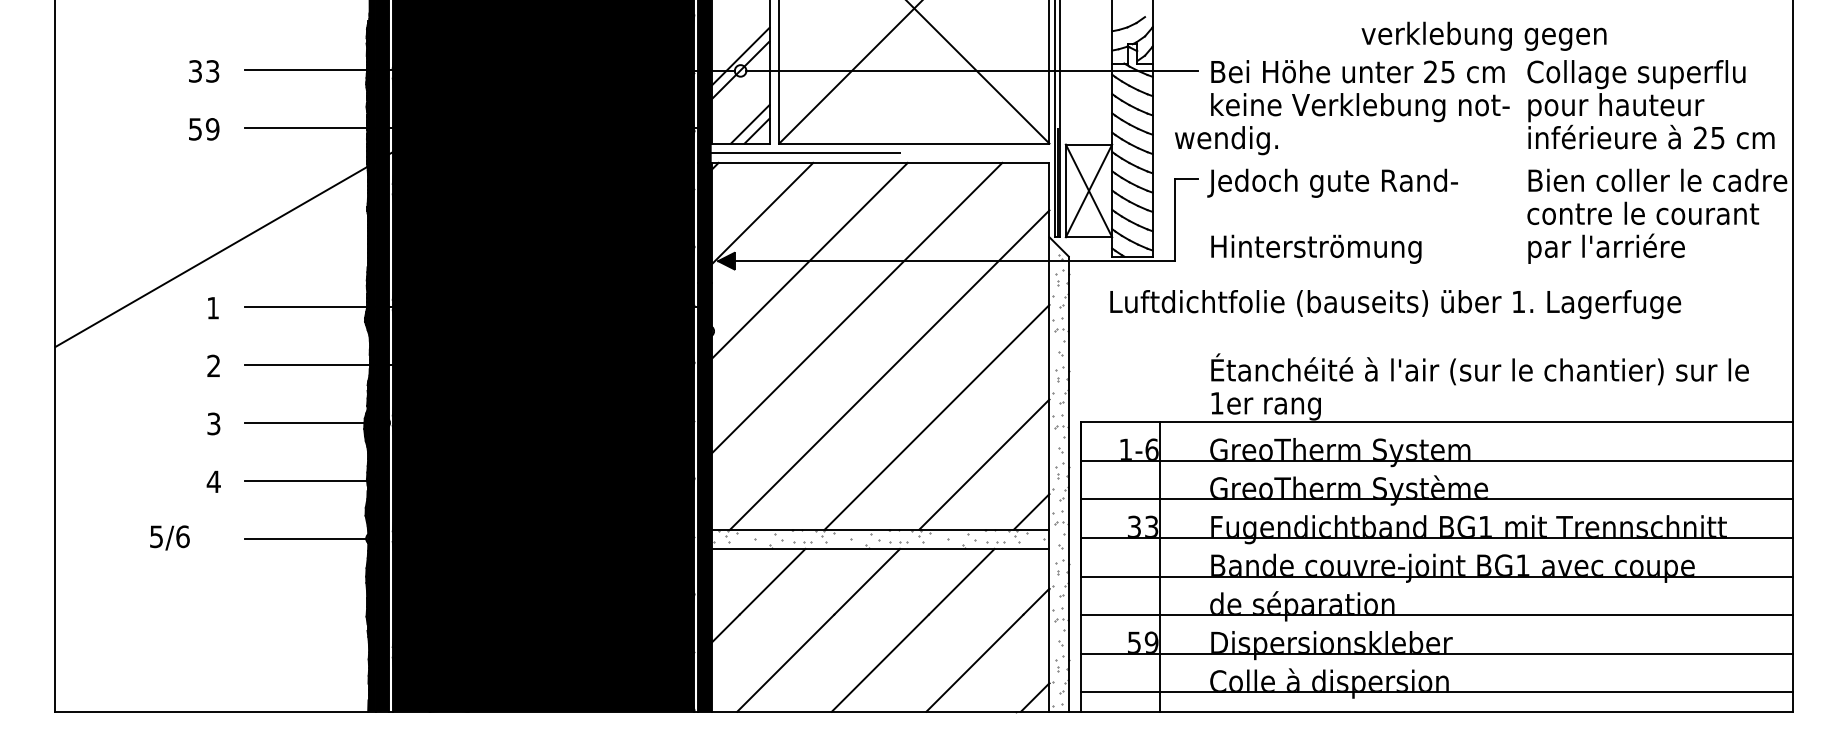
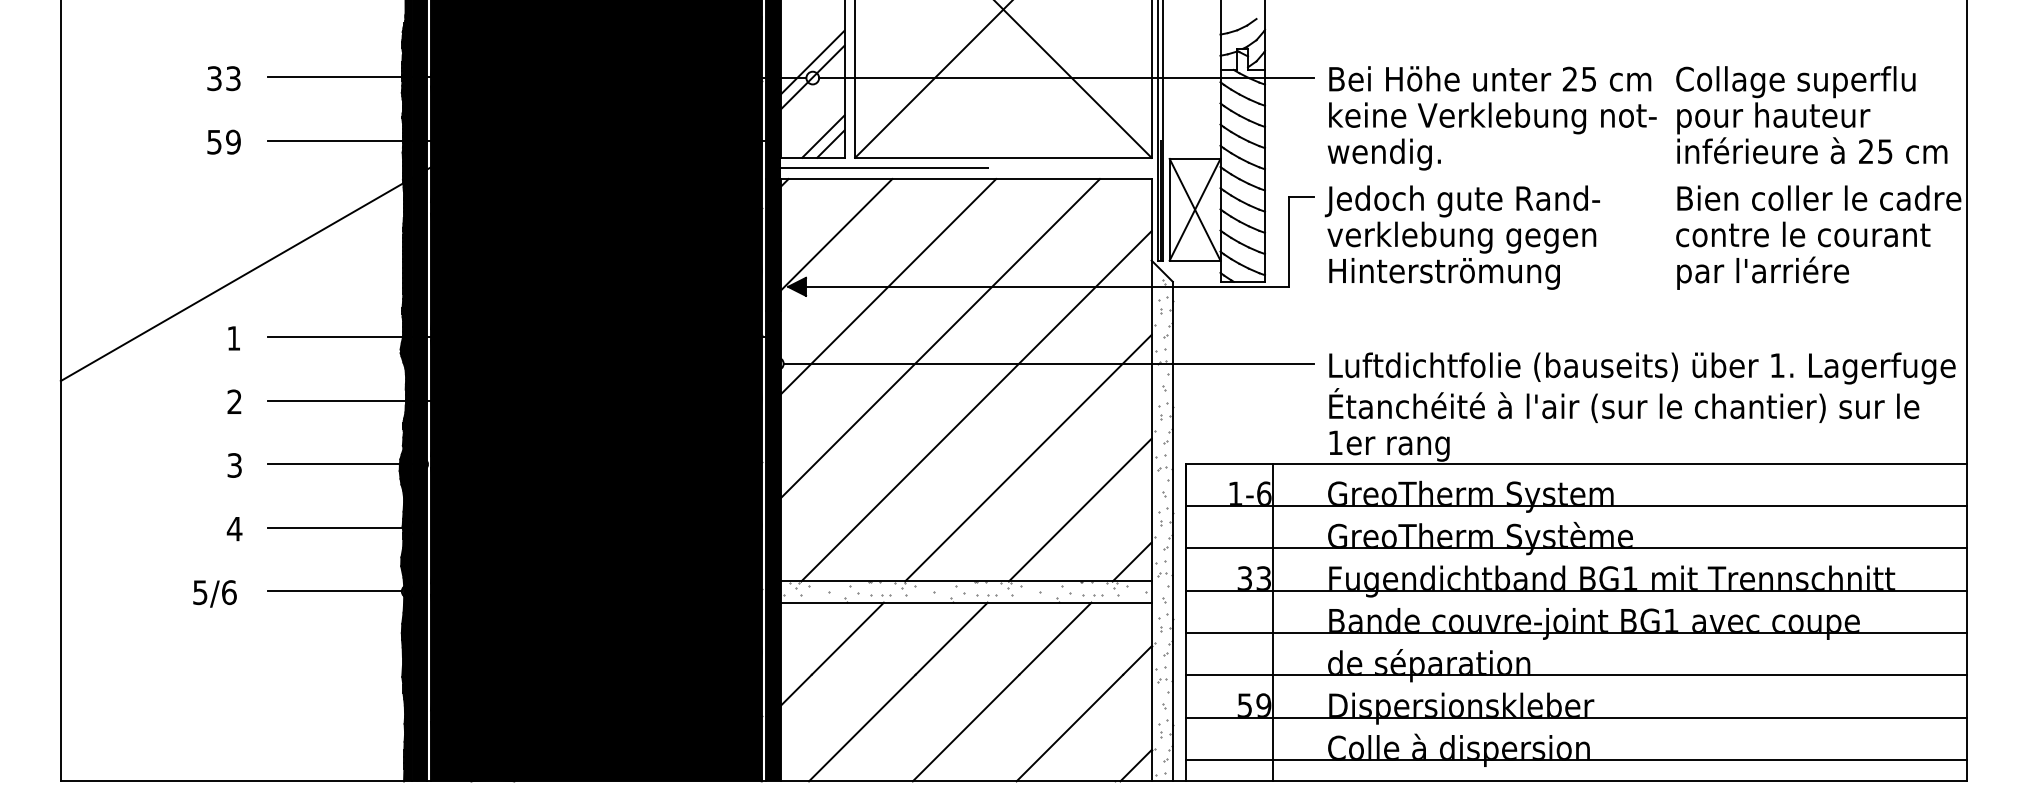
text: (1483, 35) -> (1461, 236), moved
text: (1226, 140) -> (1384, 154), moved
text: (1395, 304) -> (1642, 368), moved
line: (955, 331) -> (1048, 364), added
text: (169, 537) -> (214, 593), moved

